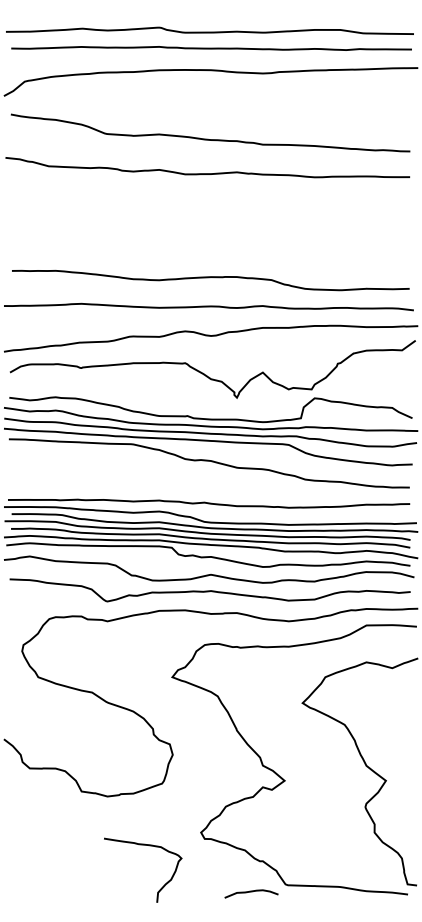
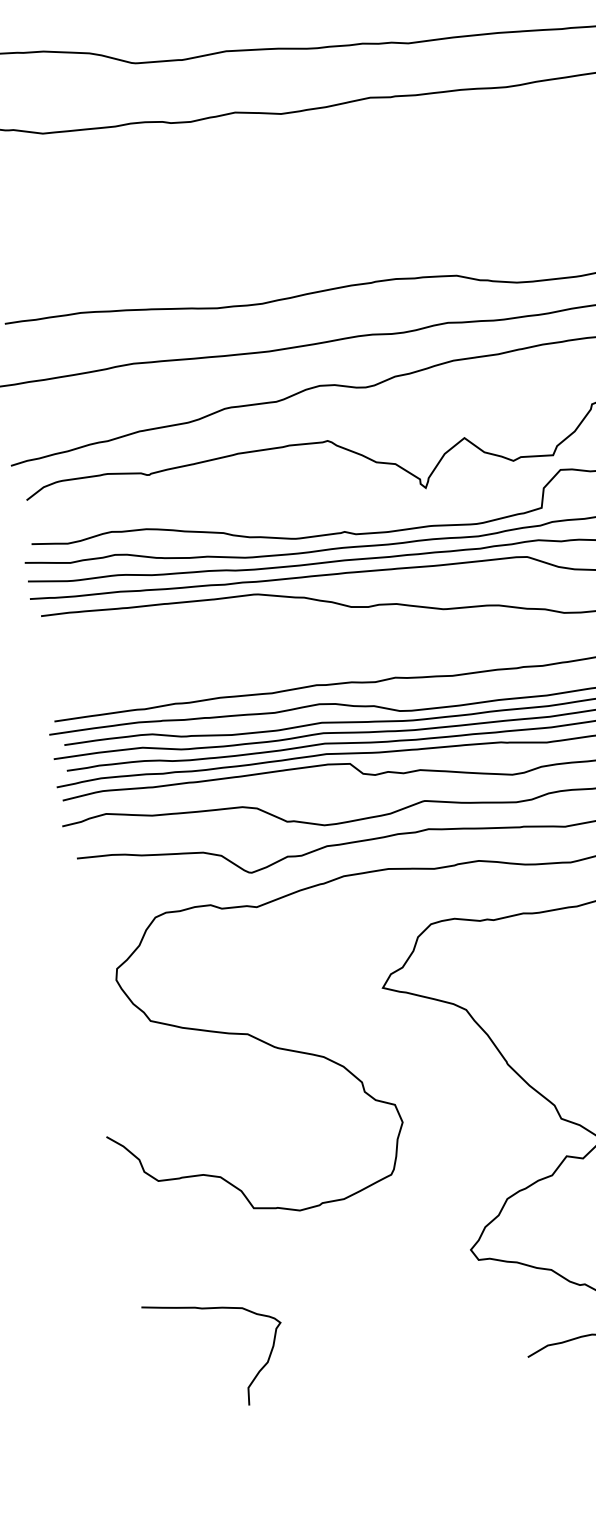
curve: (149, 846) -> (222, 1309), moved

